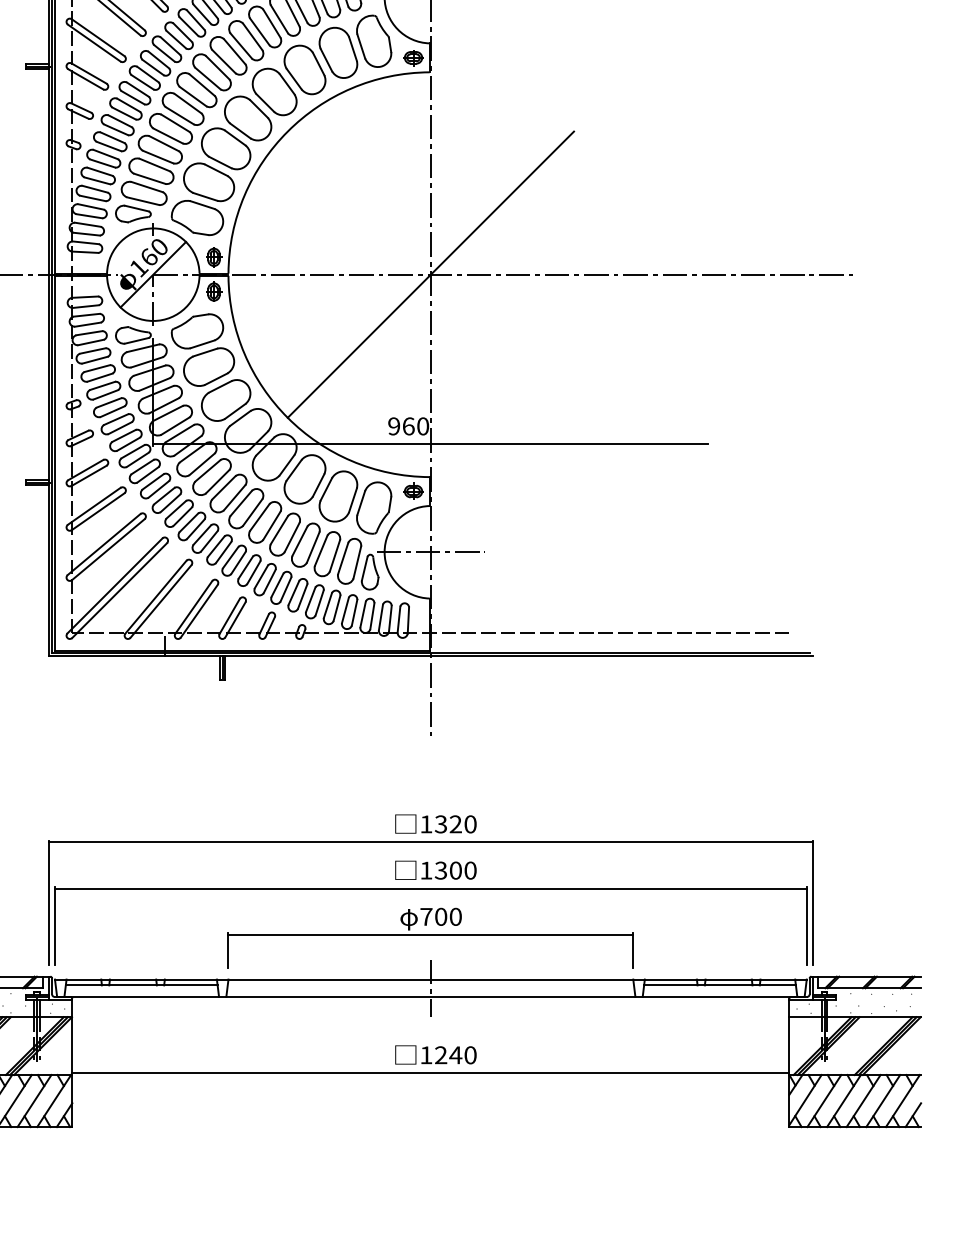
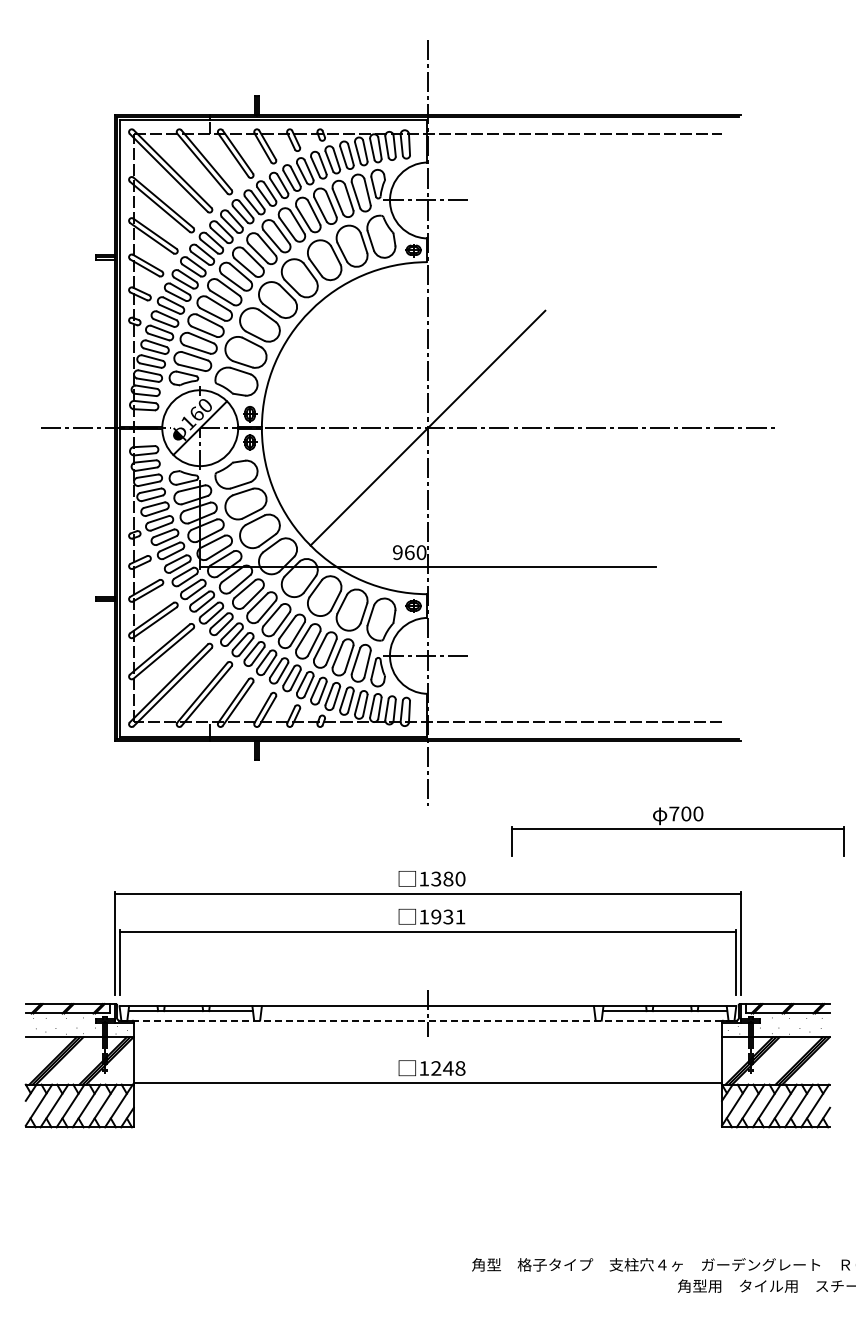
text: (455, 823) -> (448, 878), 1320 -> 1380
text: (455, 870) -> (448, 916), 1300 -> 1931
part: (430, 938) -> (677, 831), moved
line: (430, 996) -> (427, 1020), solid -> dashed
text: (470, 1055) -> (460, 1068), 1240 -> 1248

